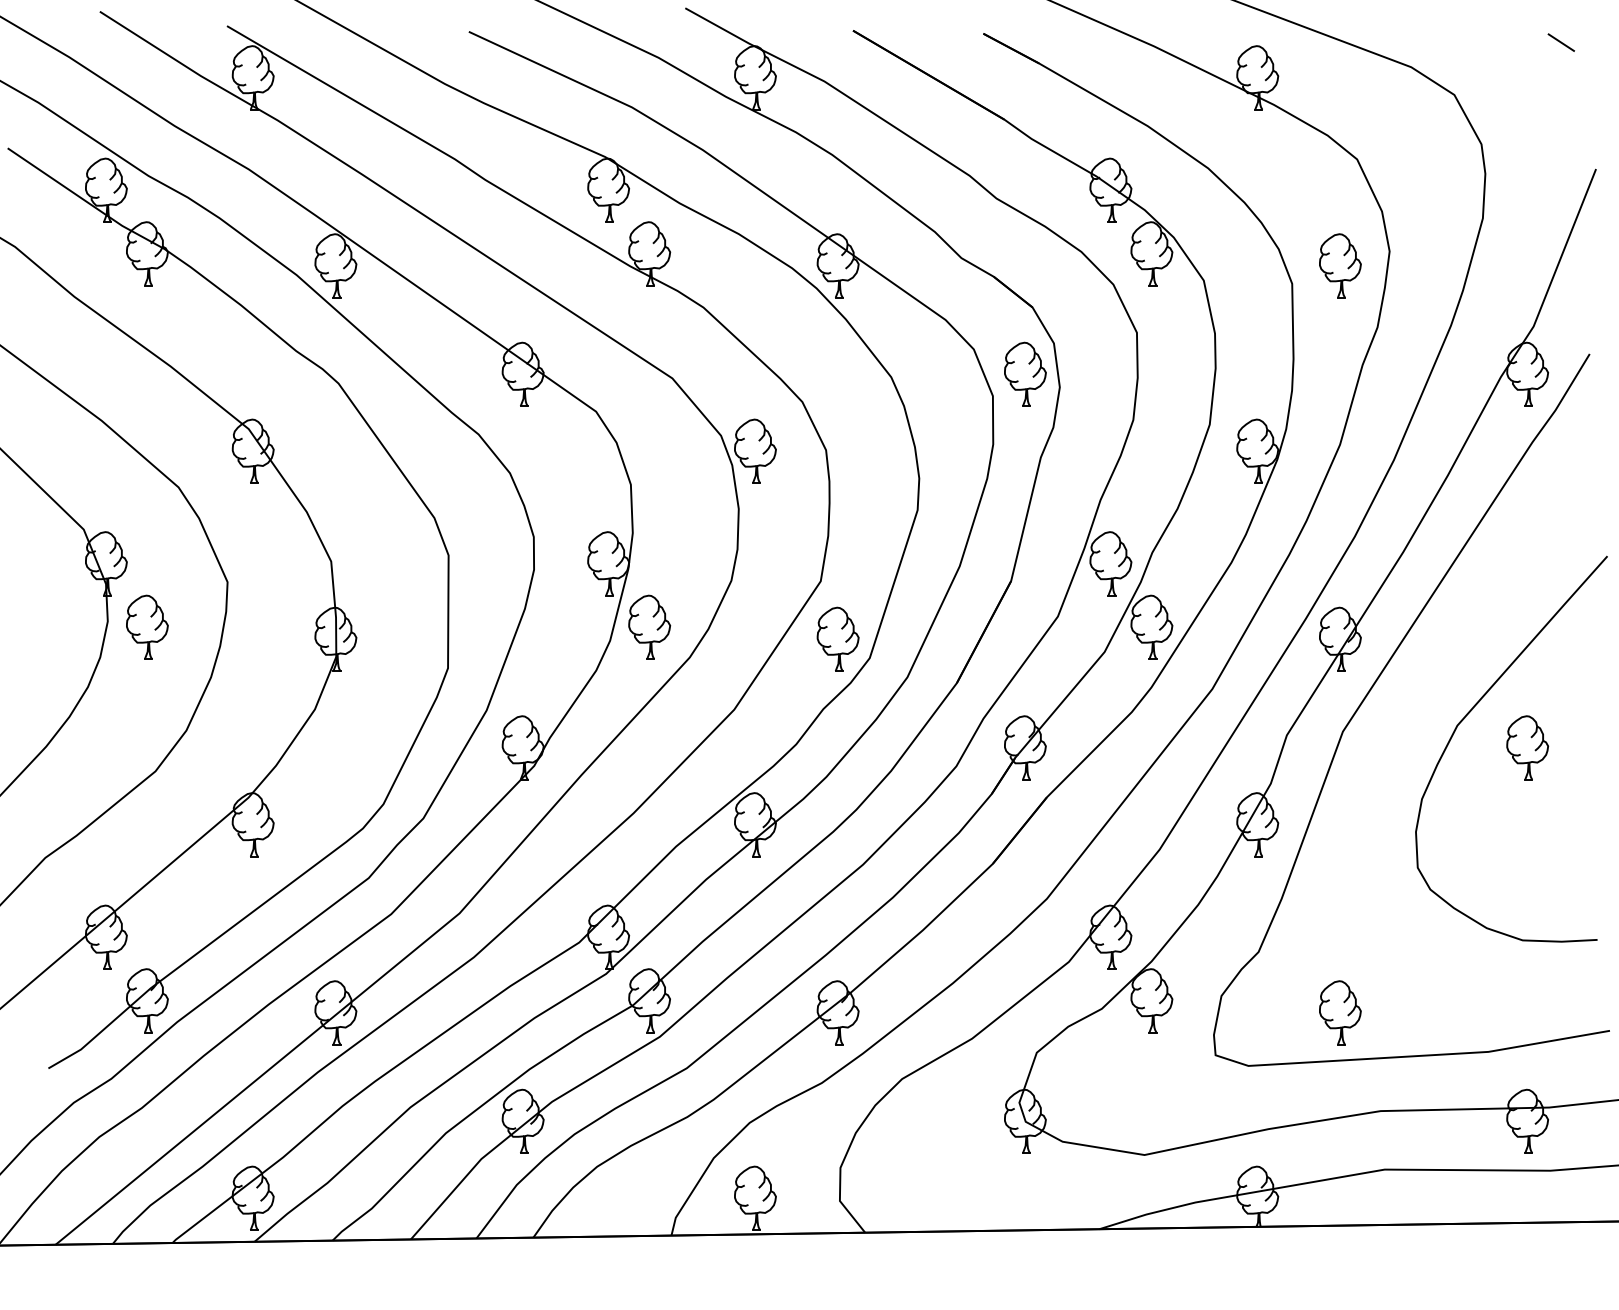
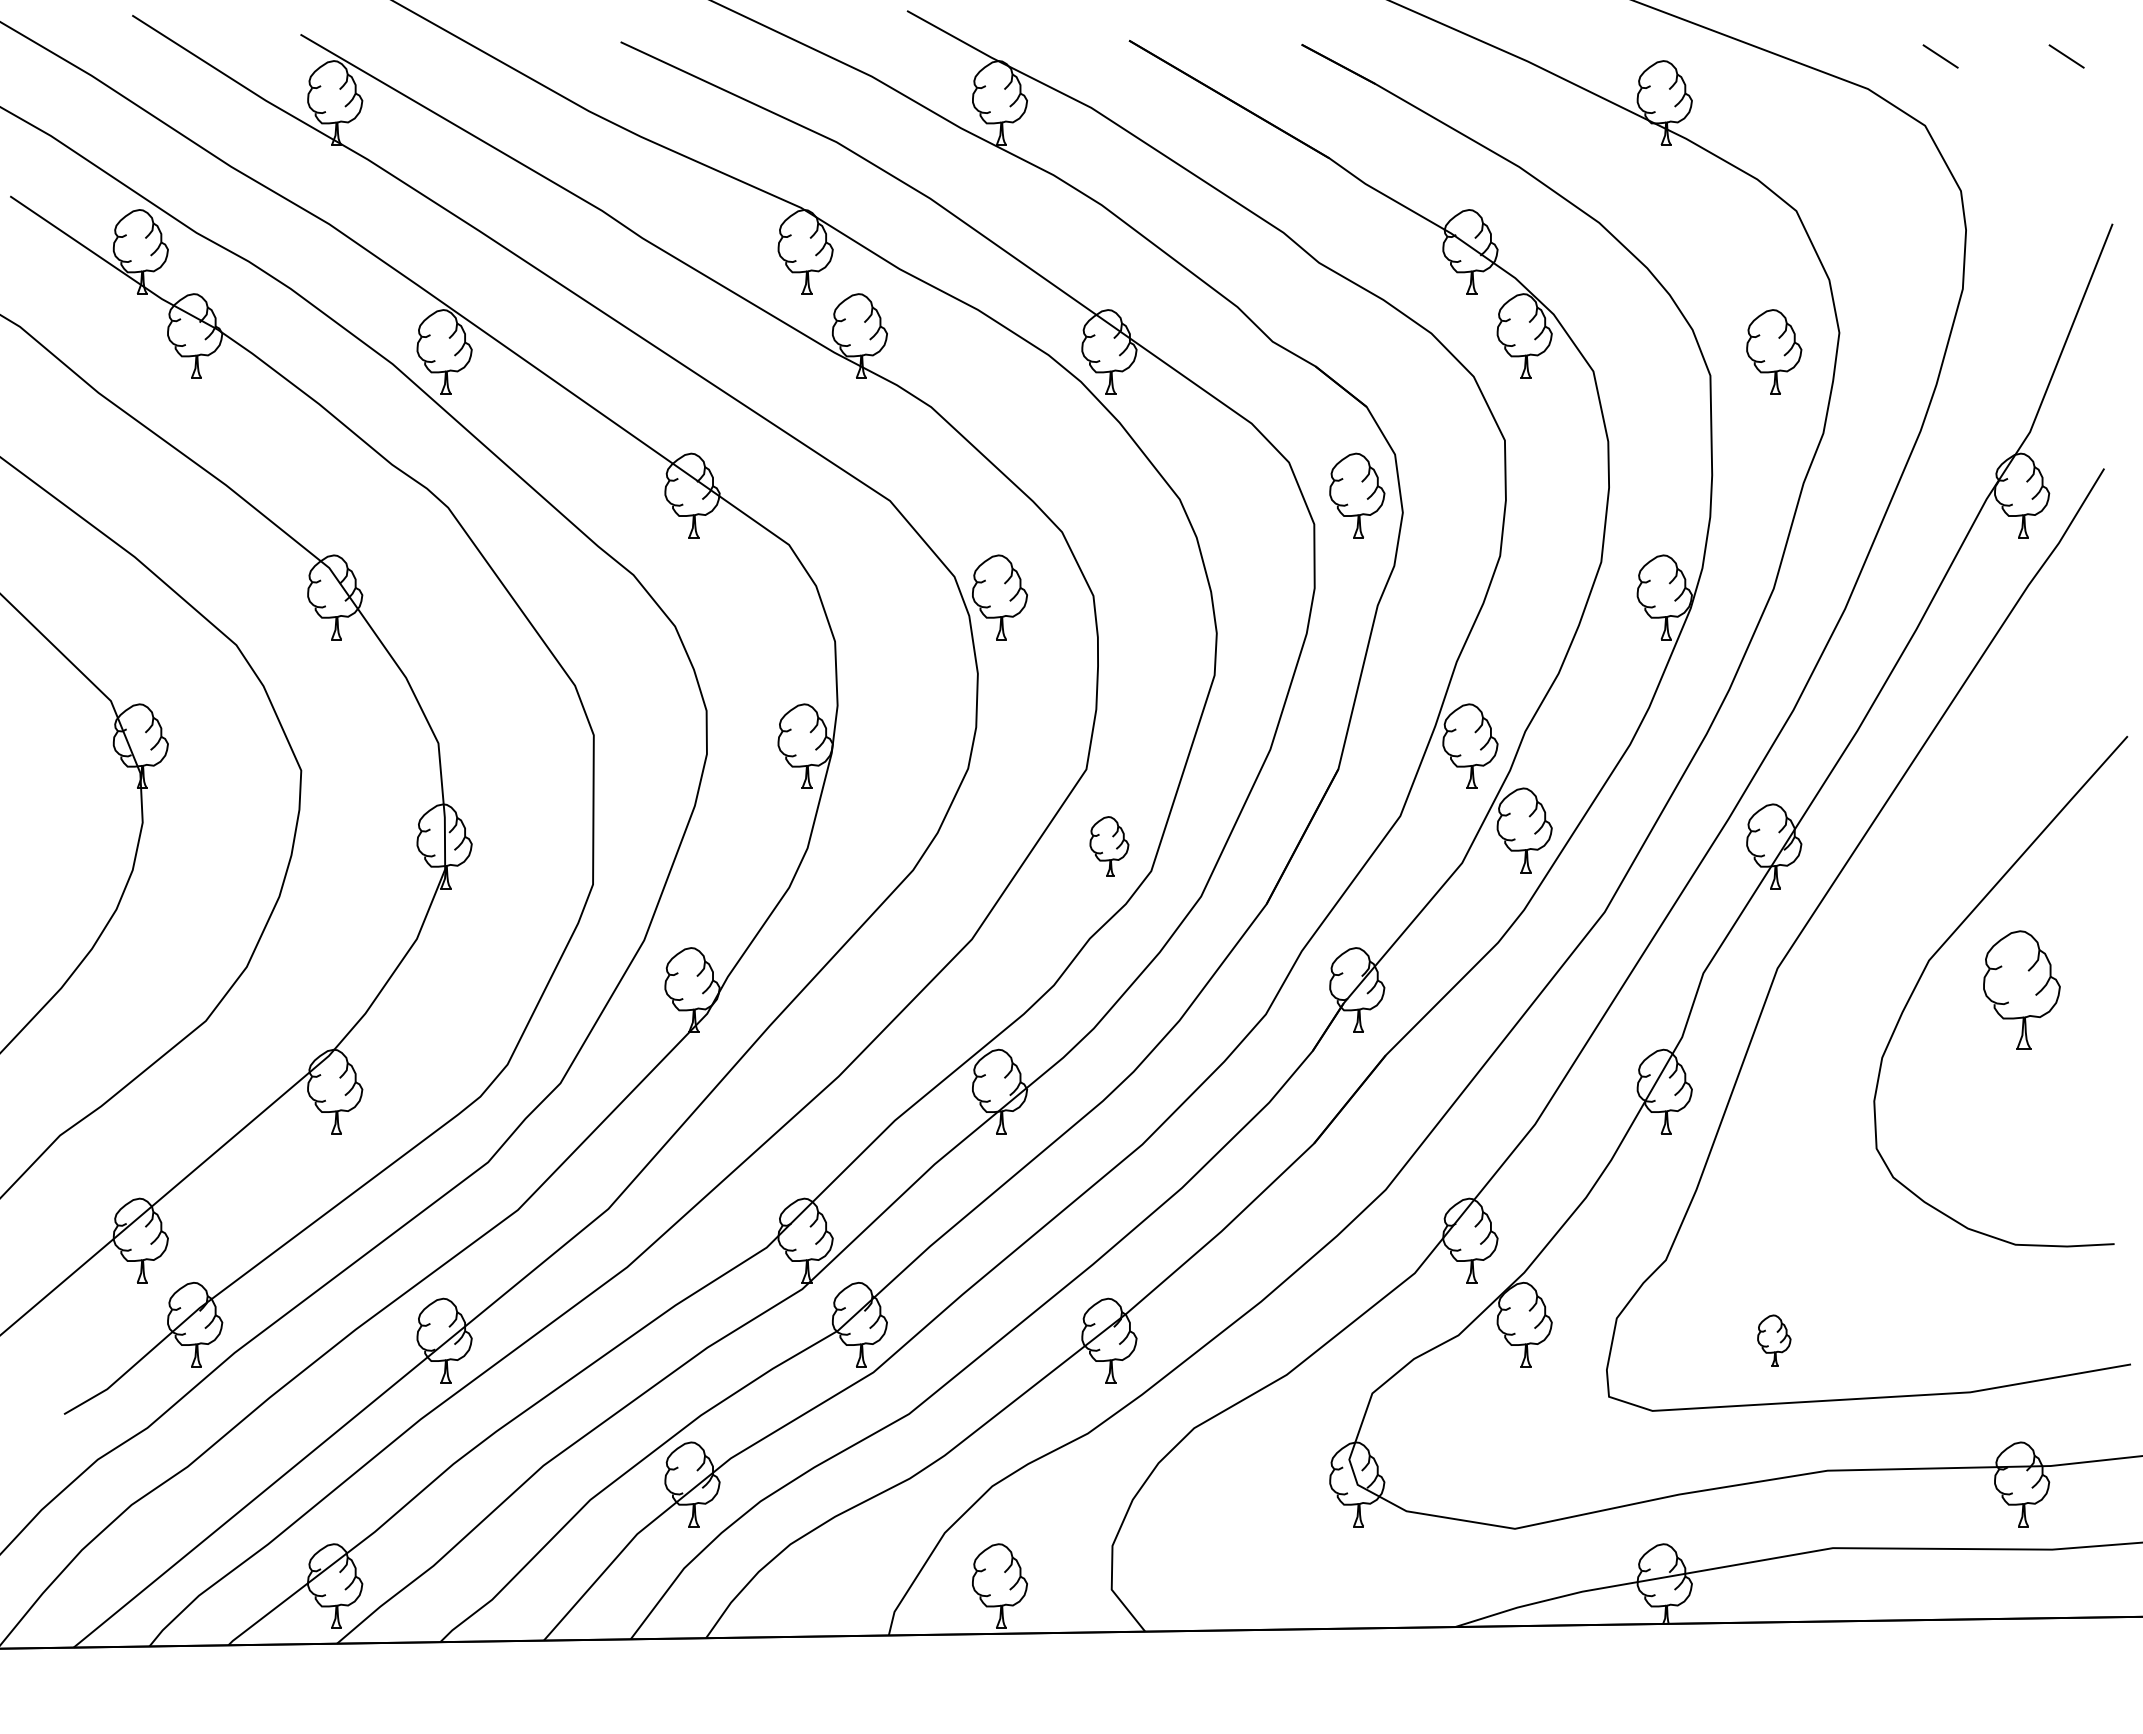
line: (1466, 42) -> (1940, 56), added
part: (147, 627) -> (195, 830), removed
part: (649, 627) -> (859, 830), removed
part: (838, 639) -> (1109, 846), size x0.7
part: (1527, 747) -> (2022, 989), size x1.4
part: (1340, 1012) -> (1774, 1340), size x0.6

